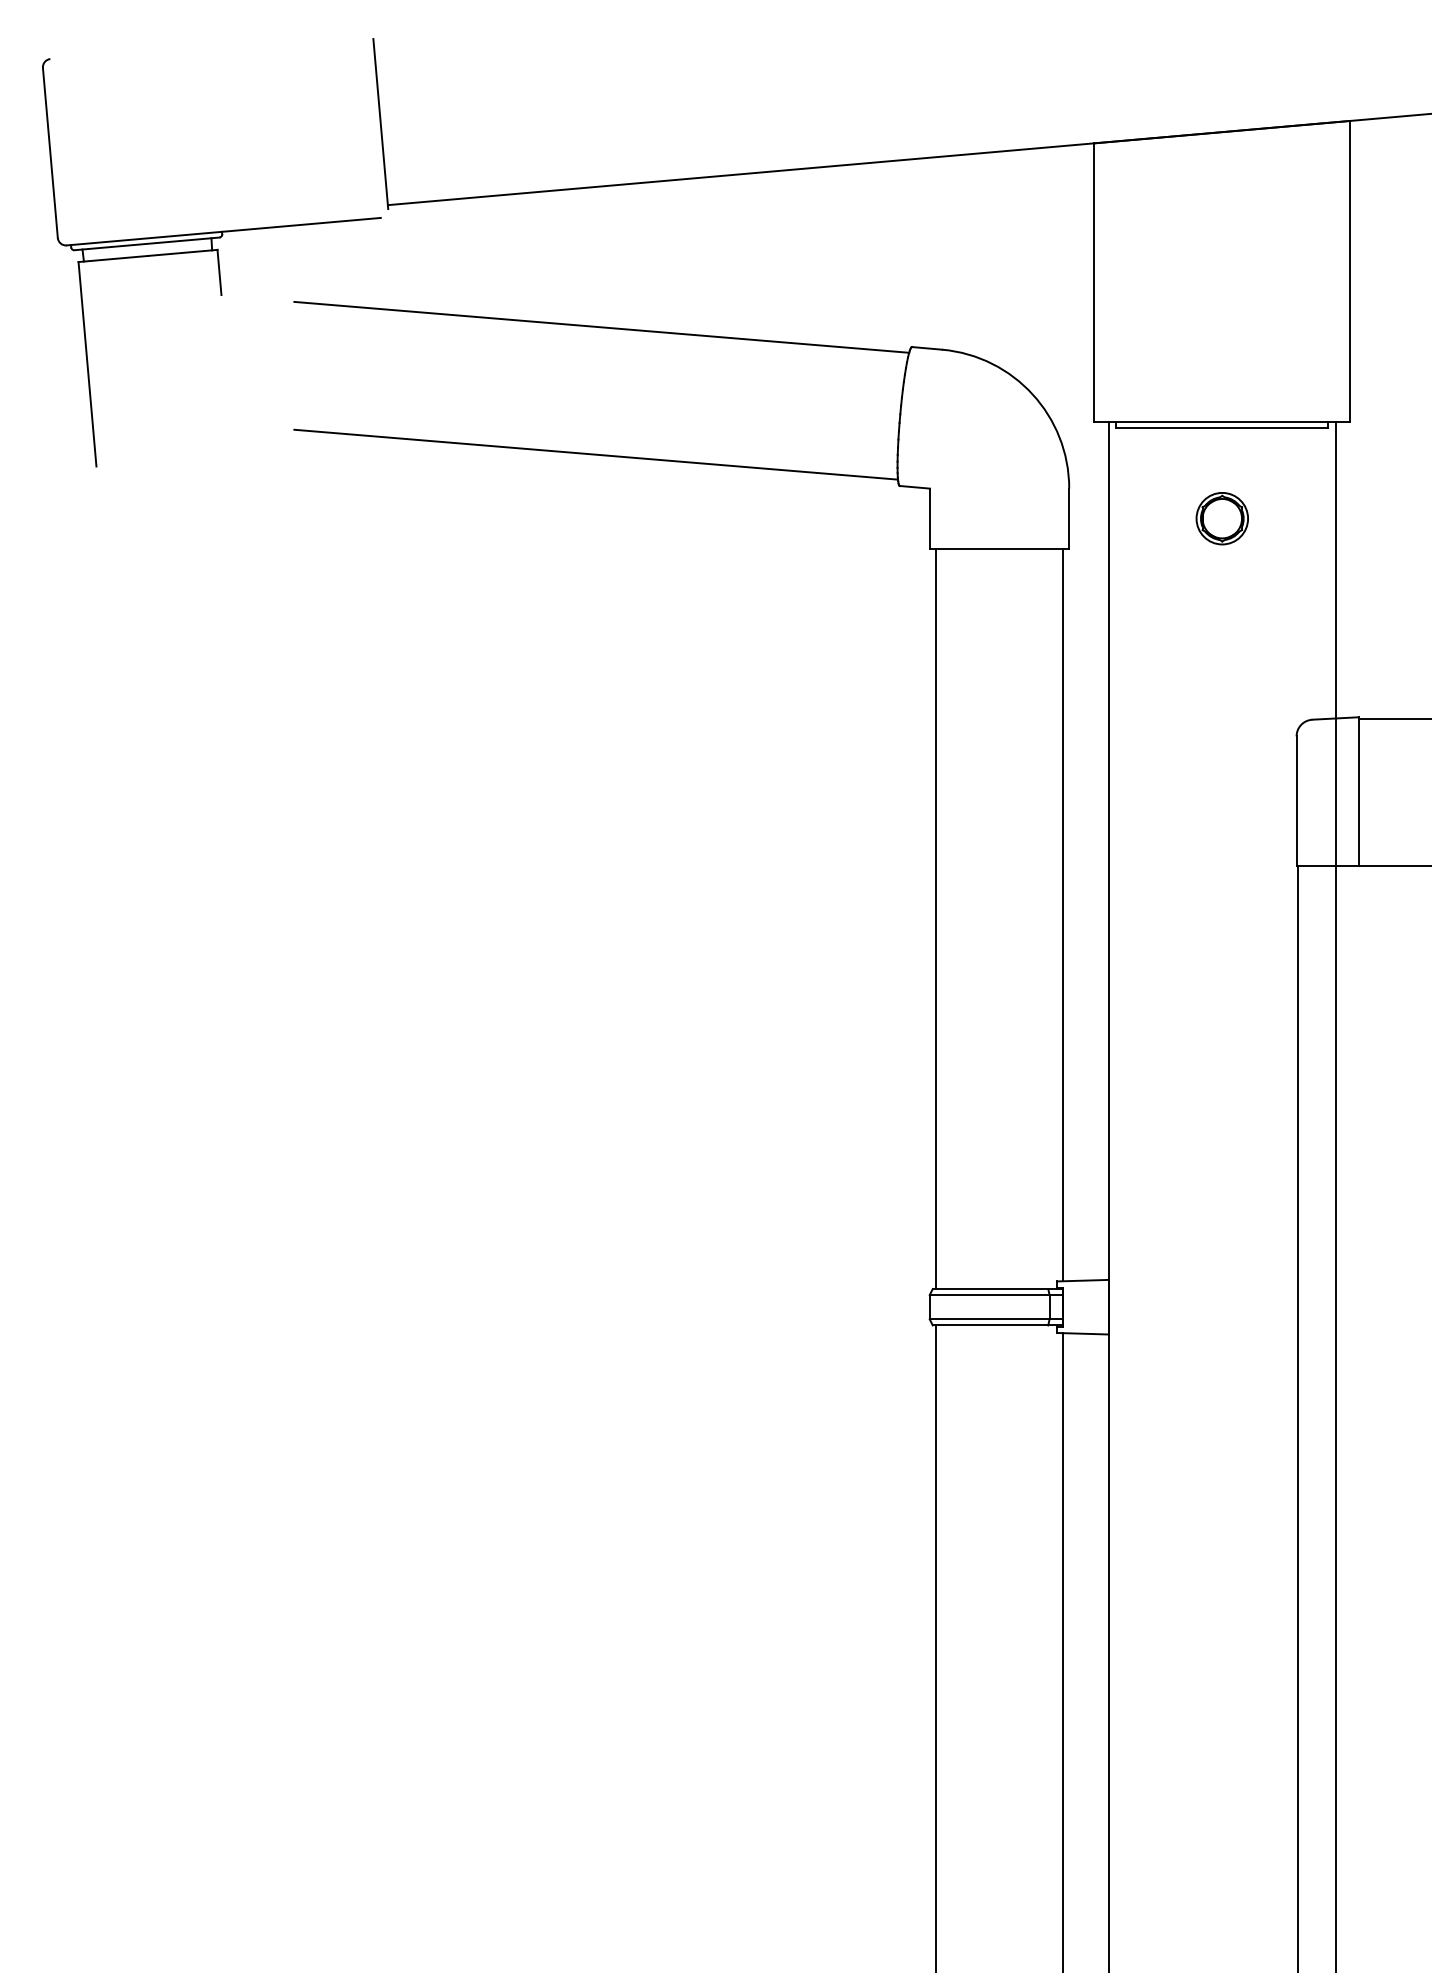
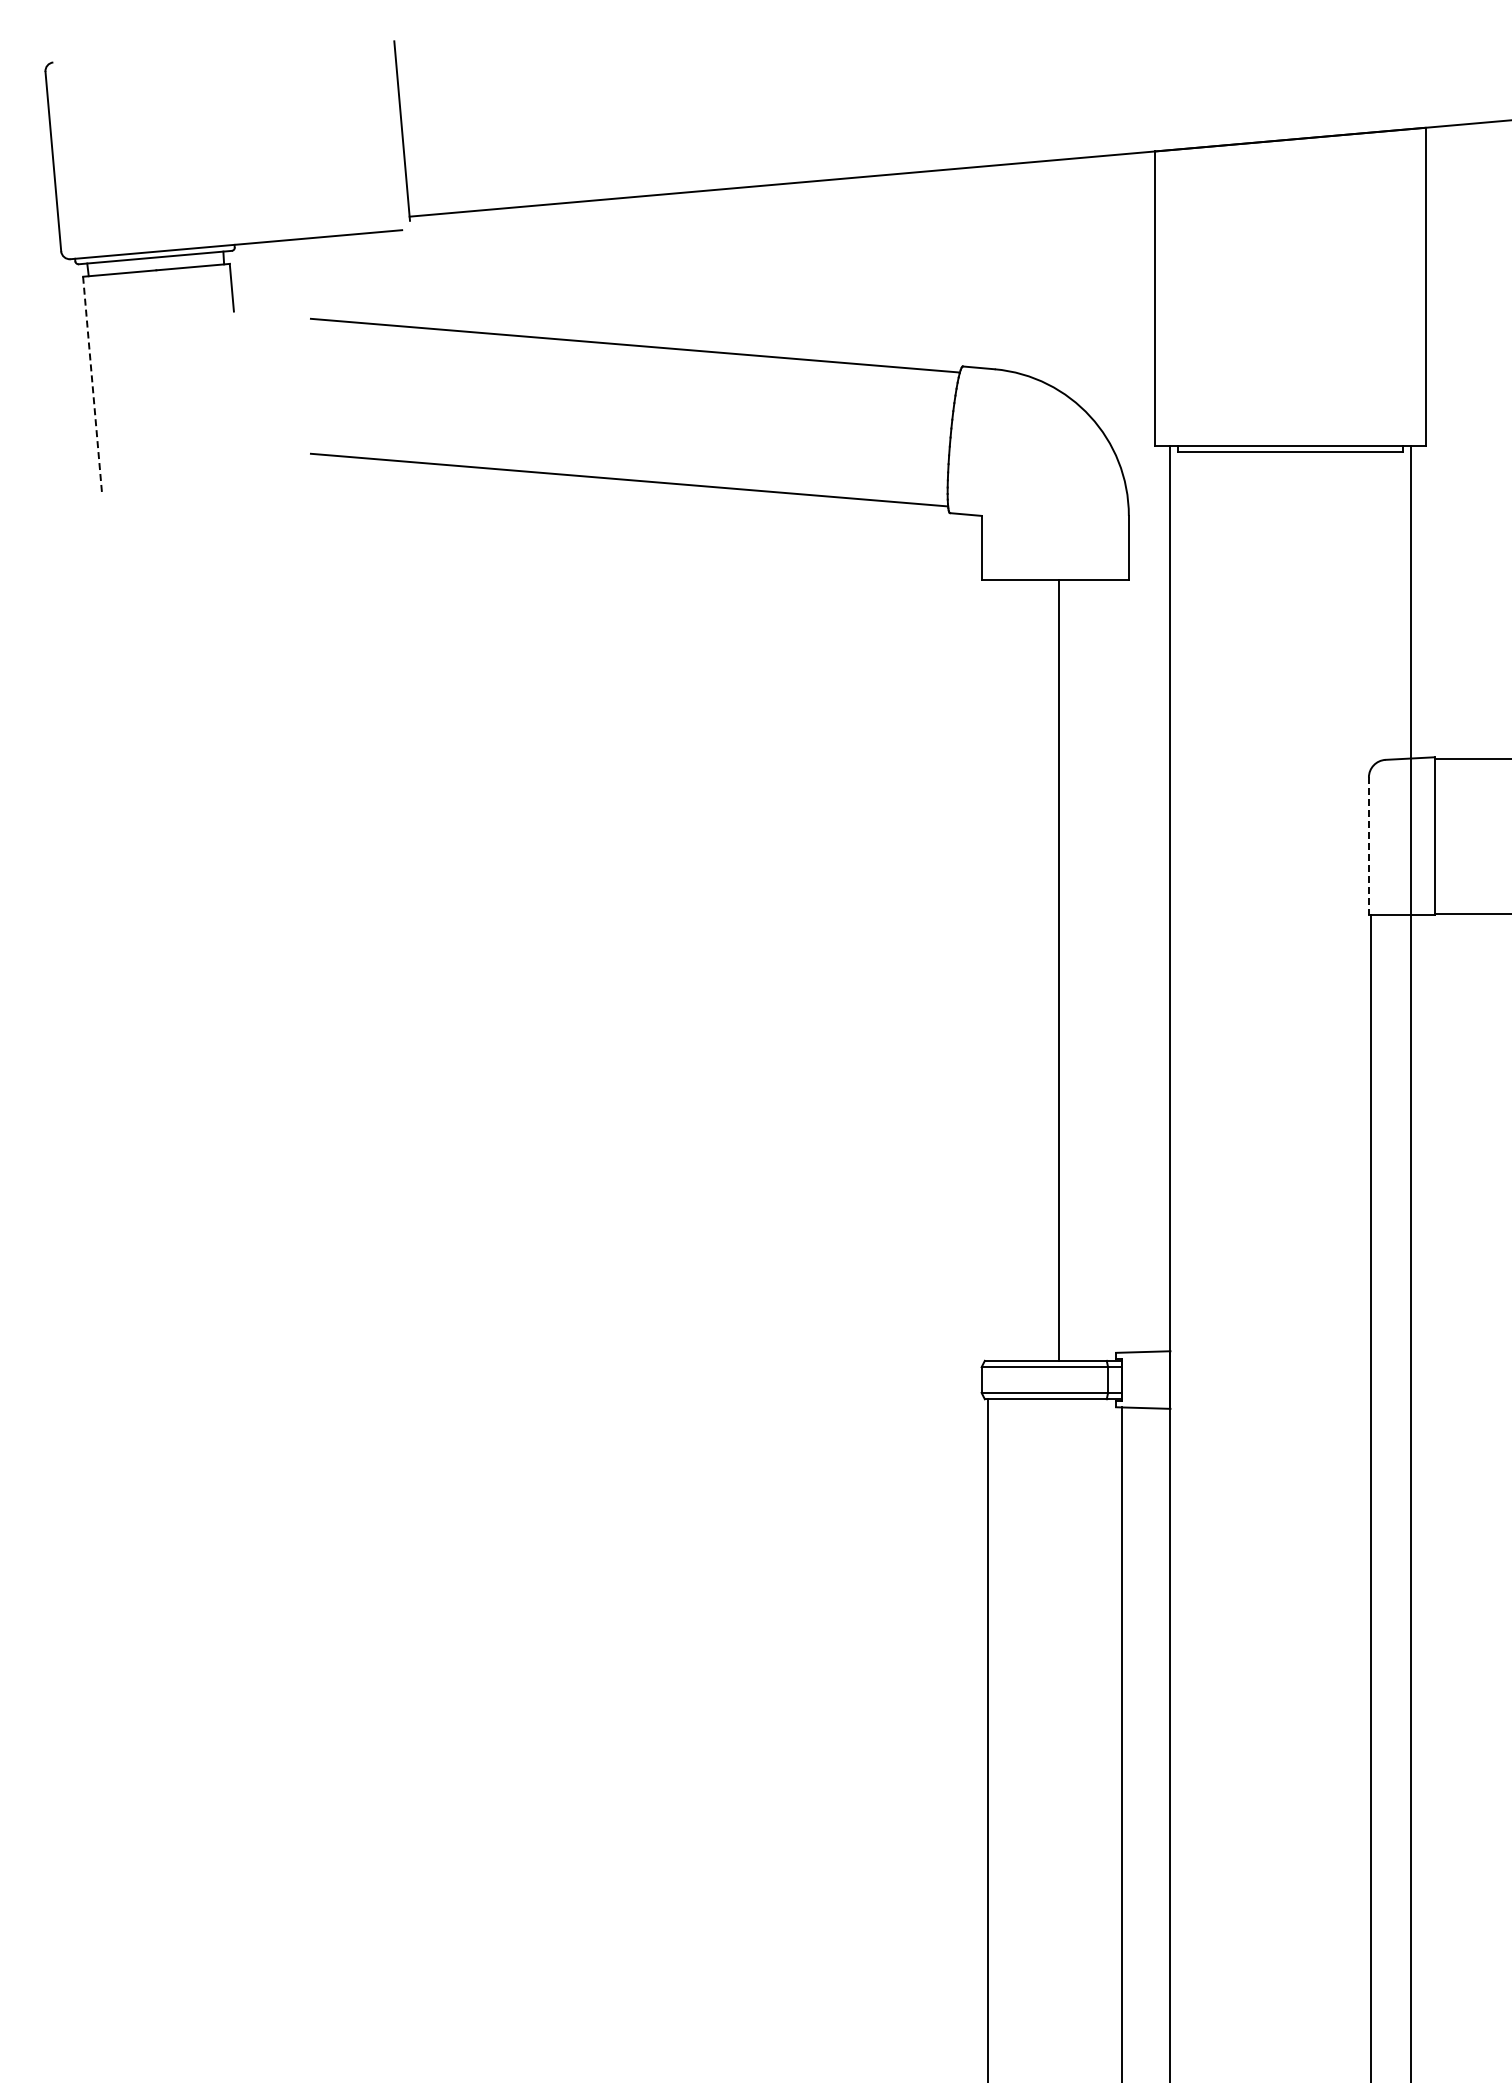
line: (87, 365) -> (92, 385), solid -> dashed
part: (1222, 518) -> (1290, 547), removed
line: (1296, 801) -> (1368, 846), solid -> dashed
line: (1063, 914) -> (1122, 965), removed
line: (936, 918) -> (1059, 969), moved

